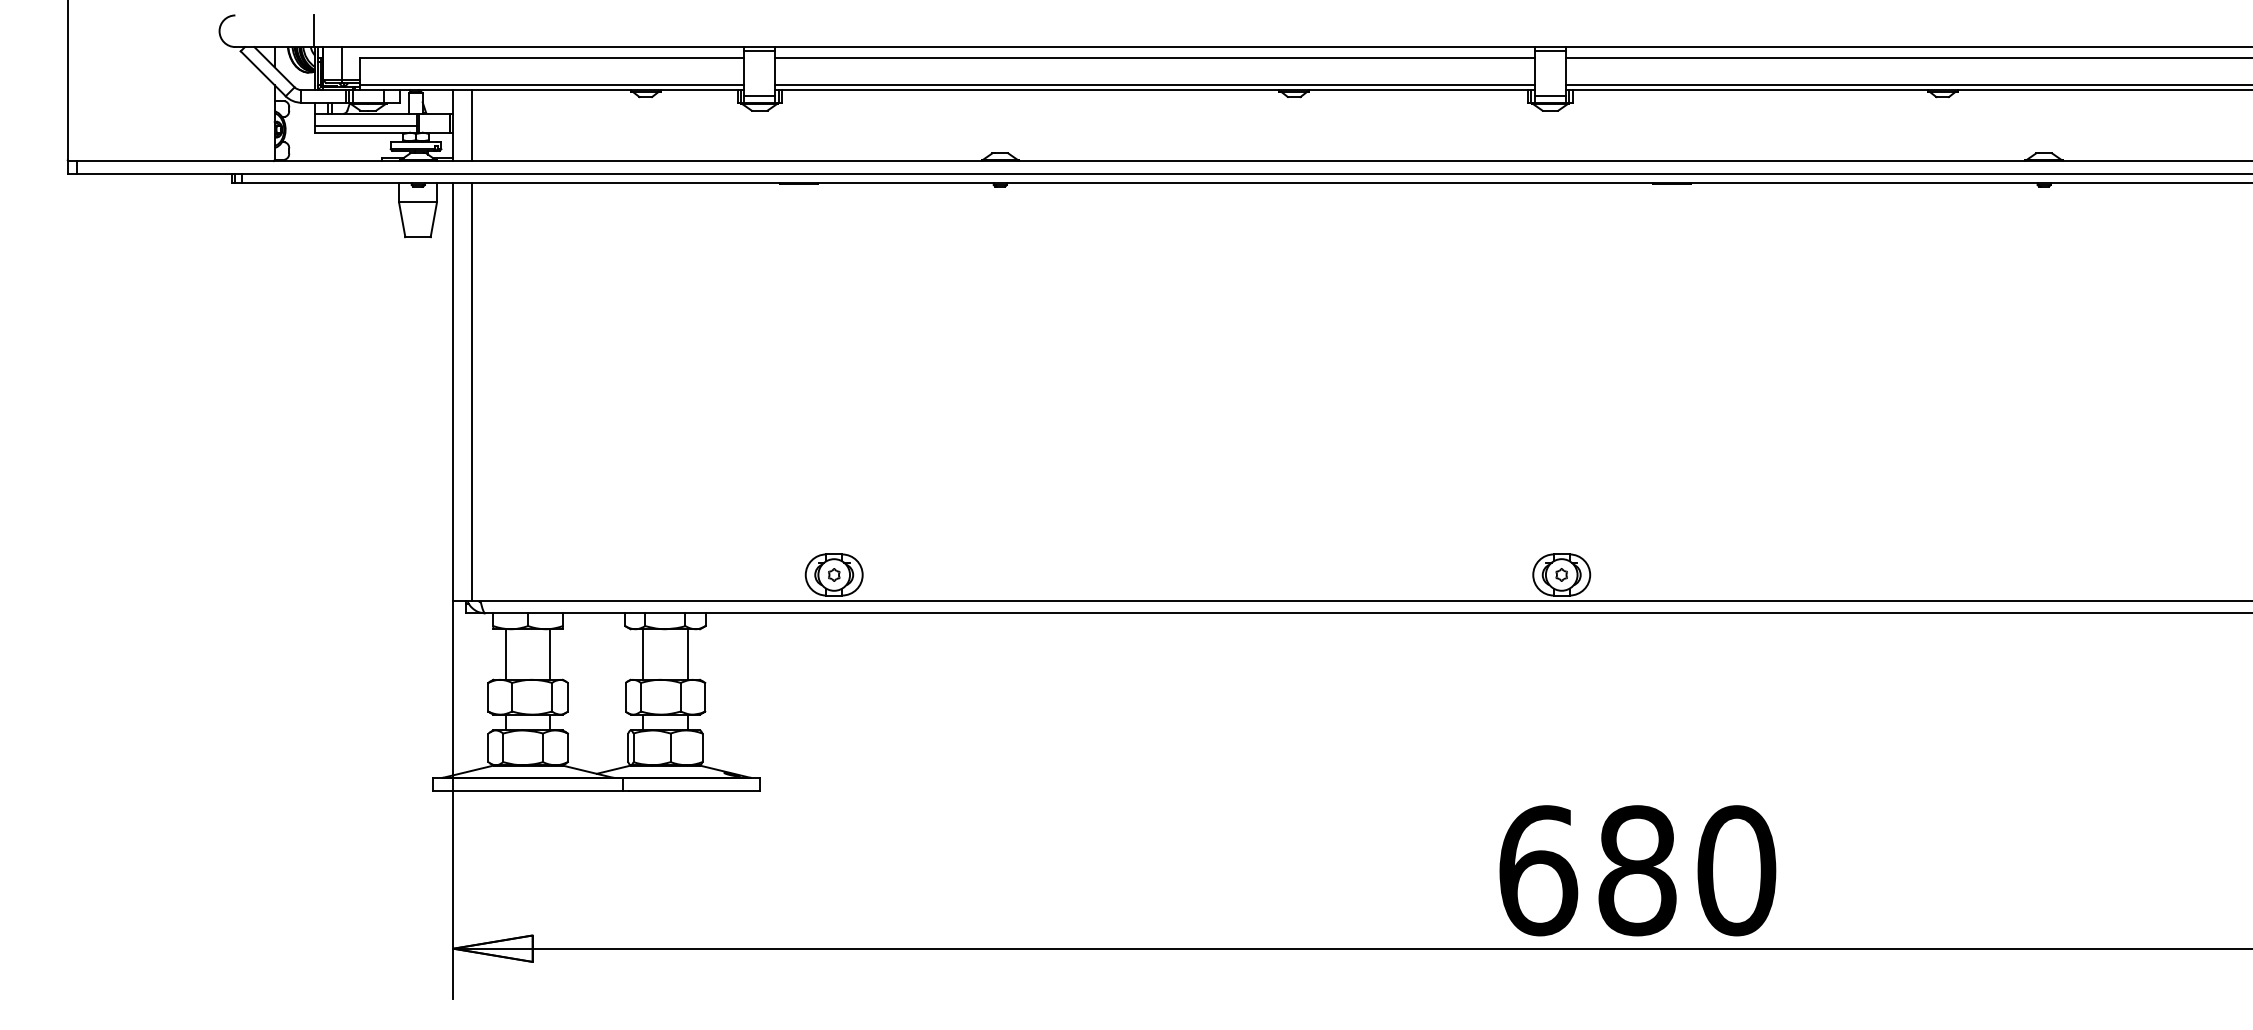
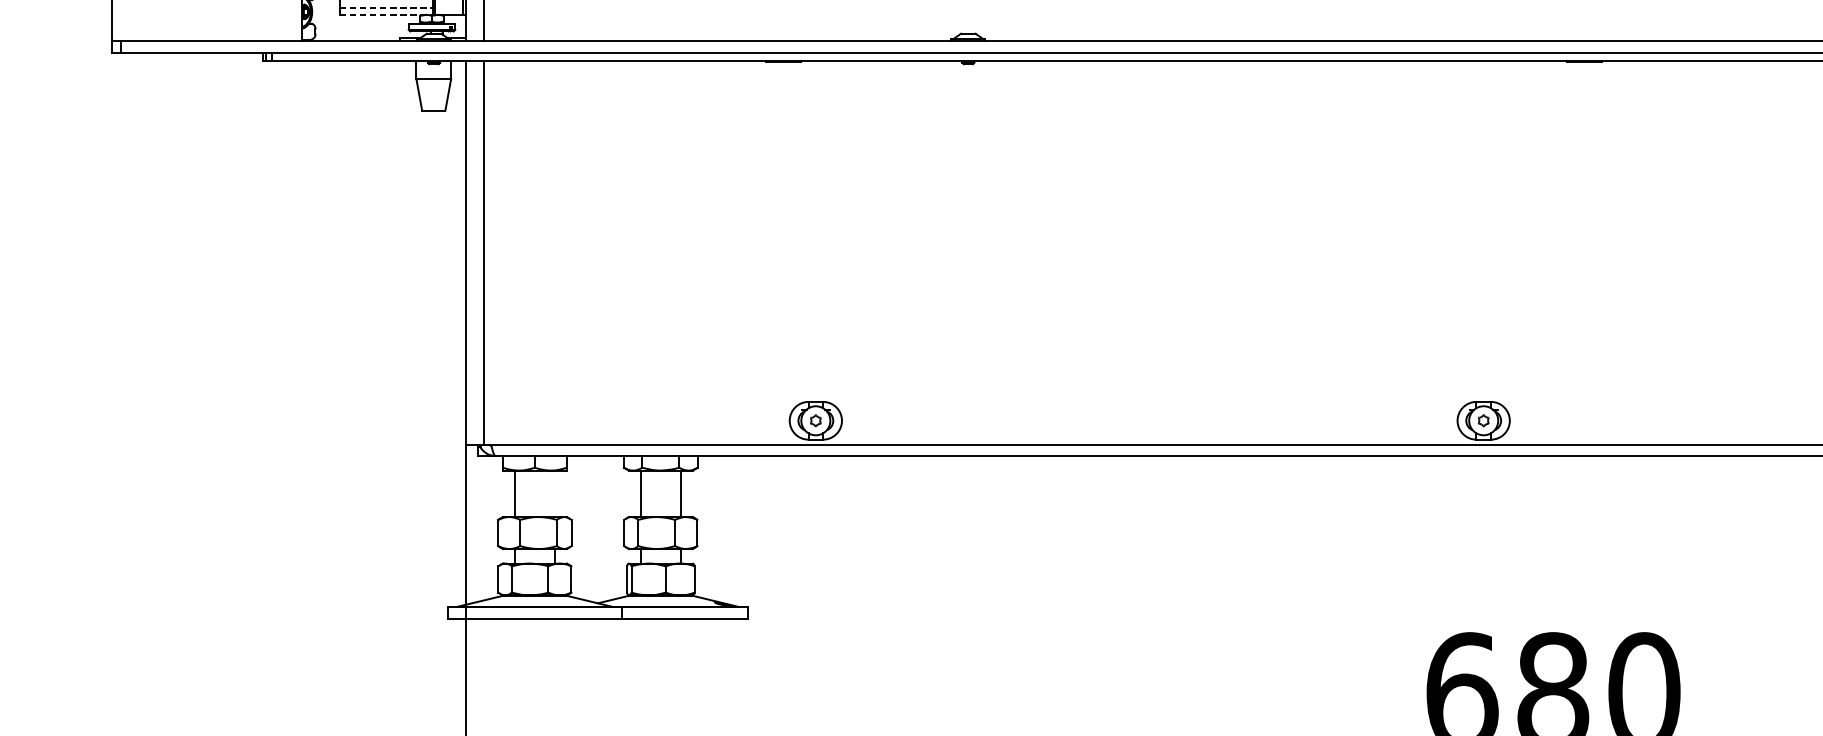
line: (366, 125) -> (386, 8), solid -> dashed
line: (366, 132) -> (386, 14), solid -> dashed
line: (550, 654) -> (555, 493), removed

